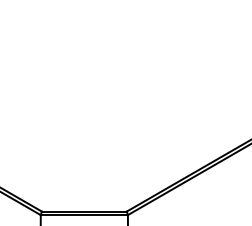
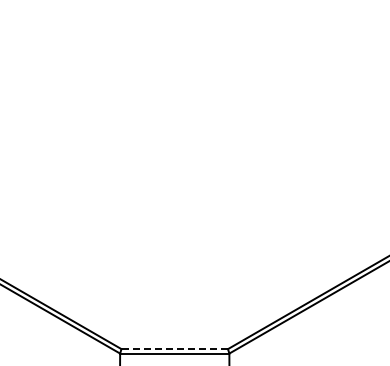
line: (84, 211) -> (174, 349), solid -> dashed

